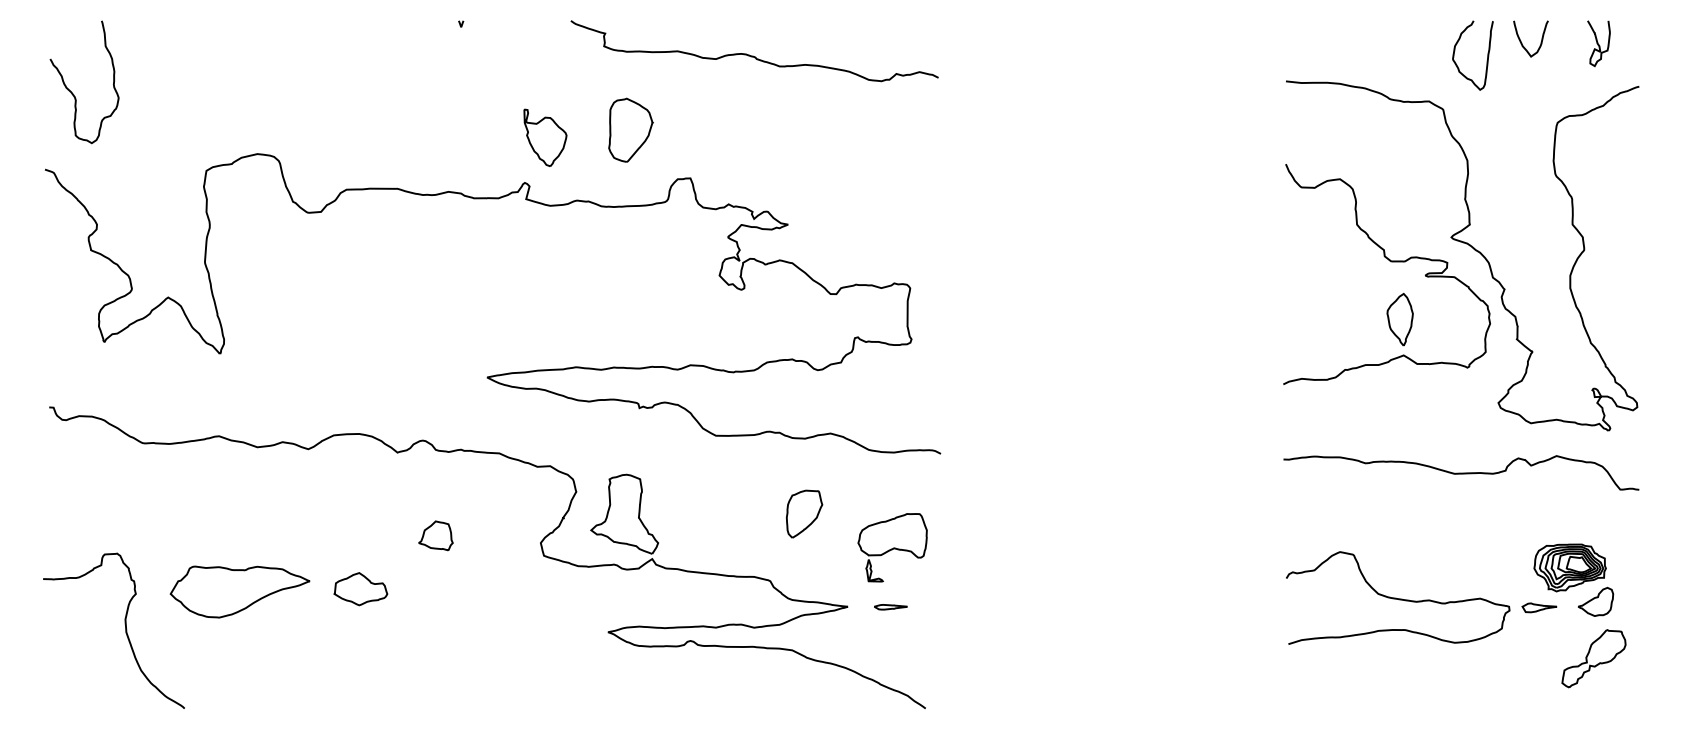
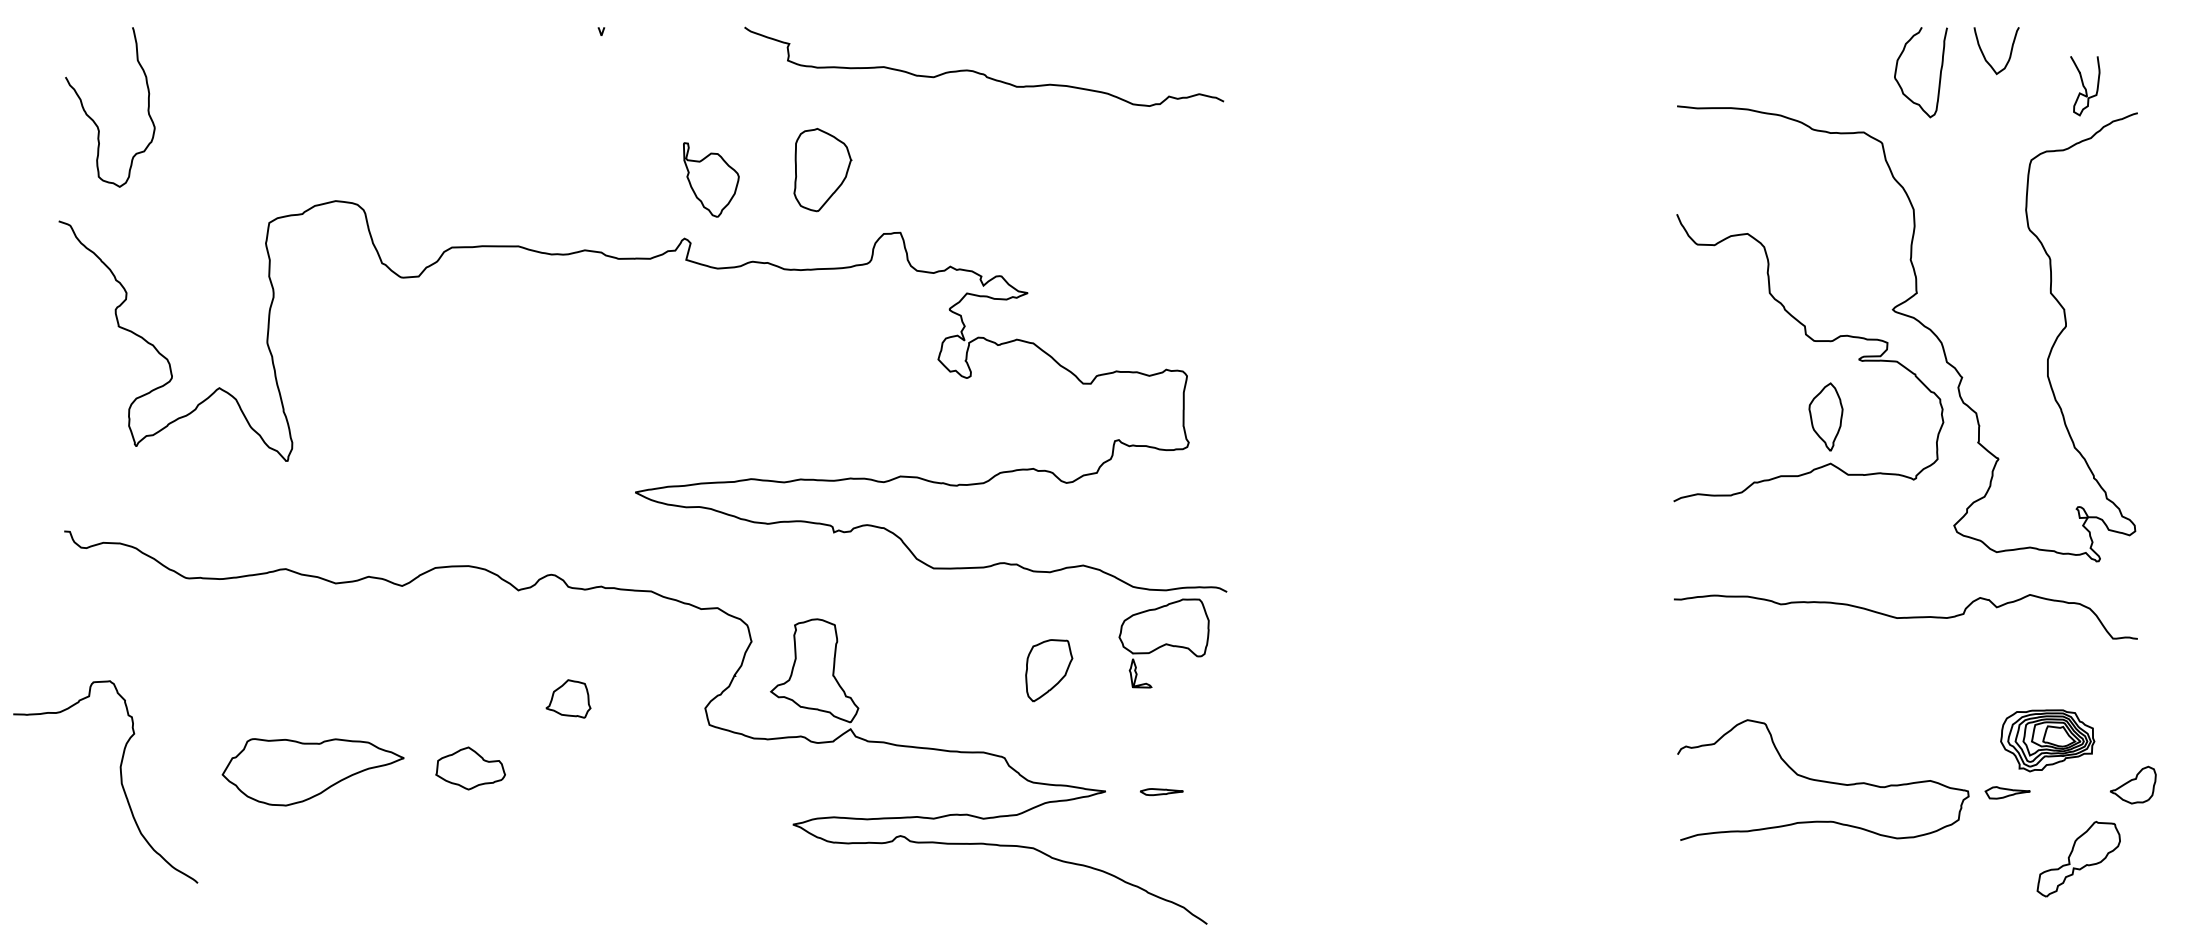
curve: (1598, 43) -> (2084, 86), moved
part: (892, 547) -> (1163, 643), moved
part: (1595, 601) -> (2132, 784), moved
curve: (125, 630) -> (120, 781), moved

